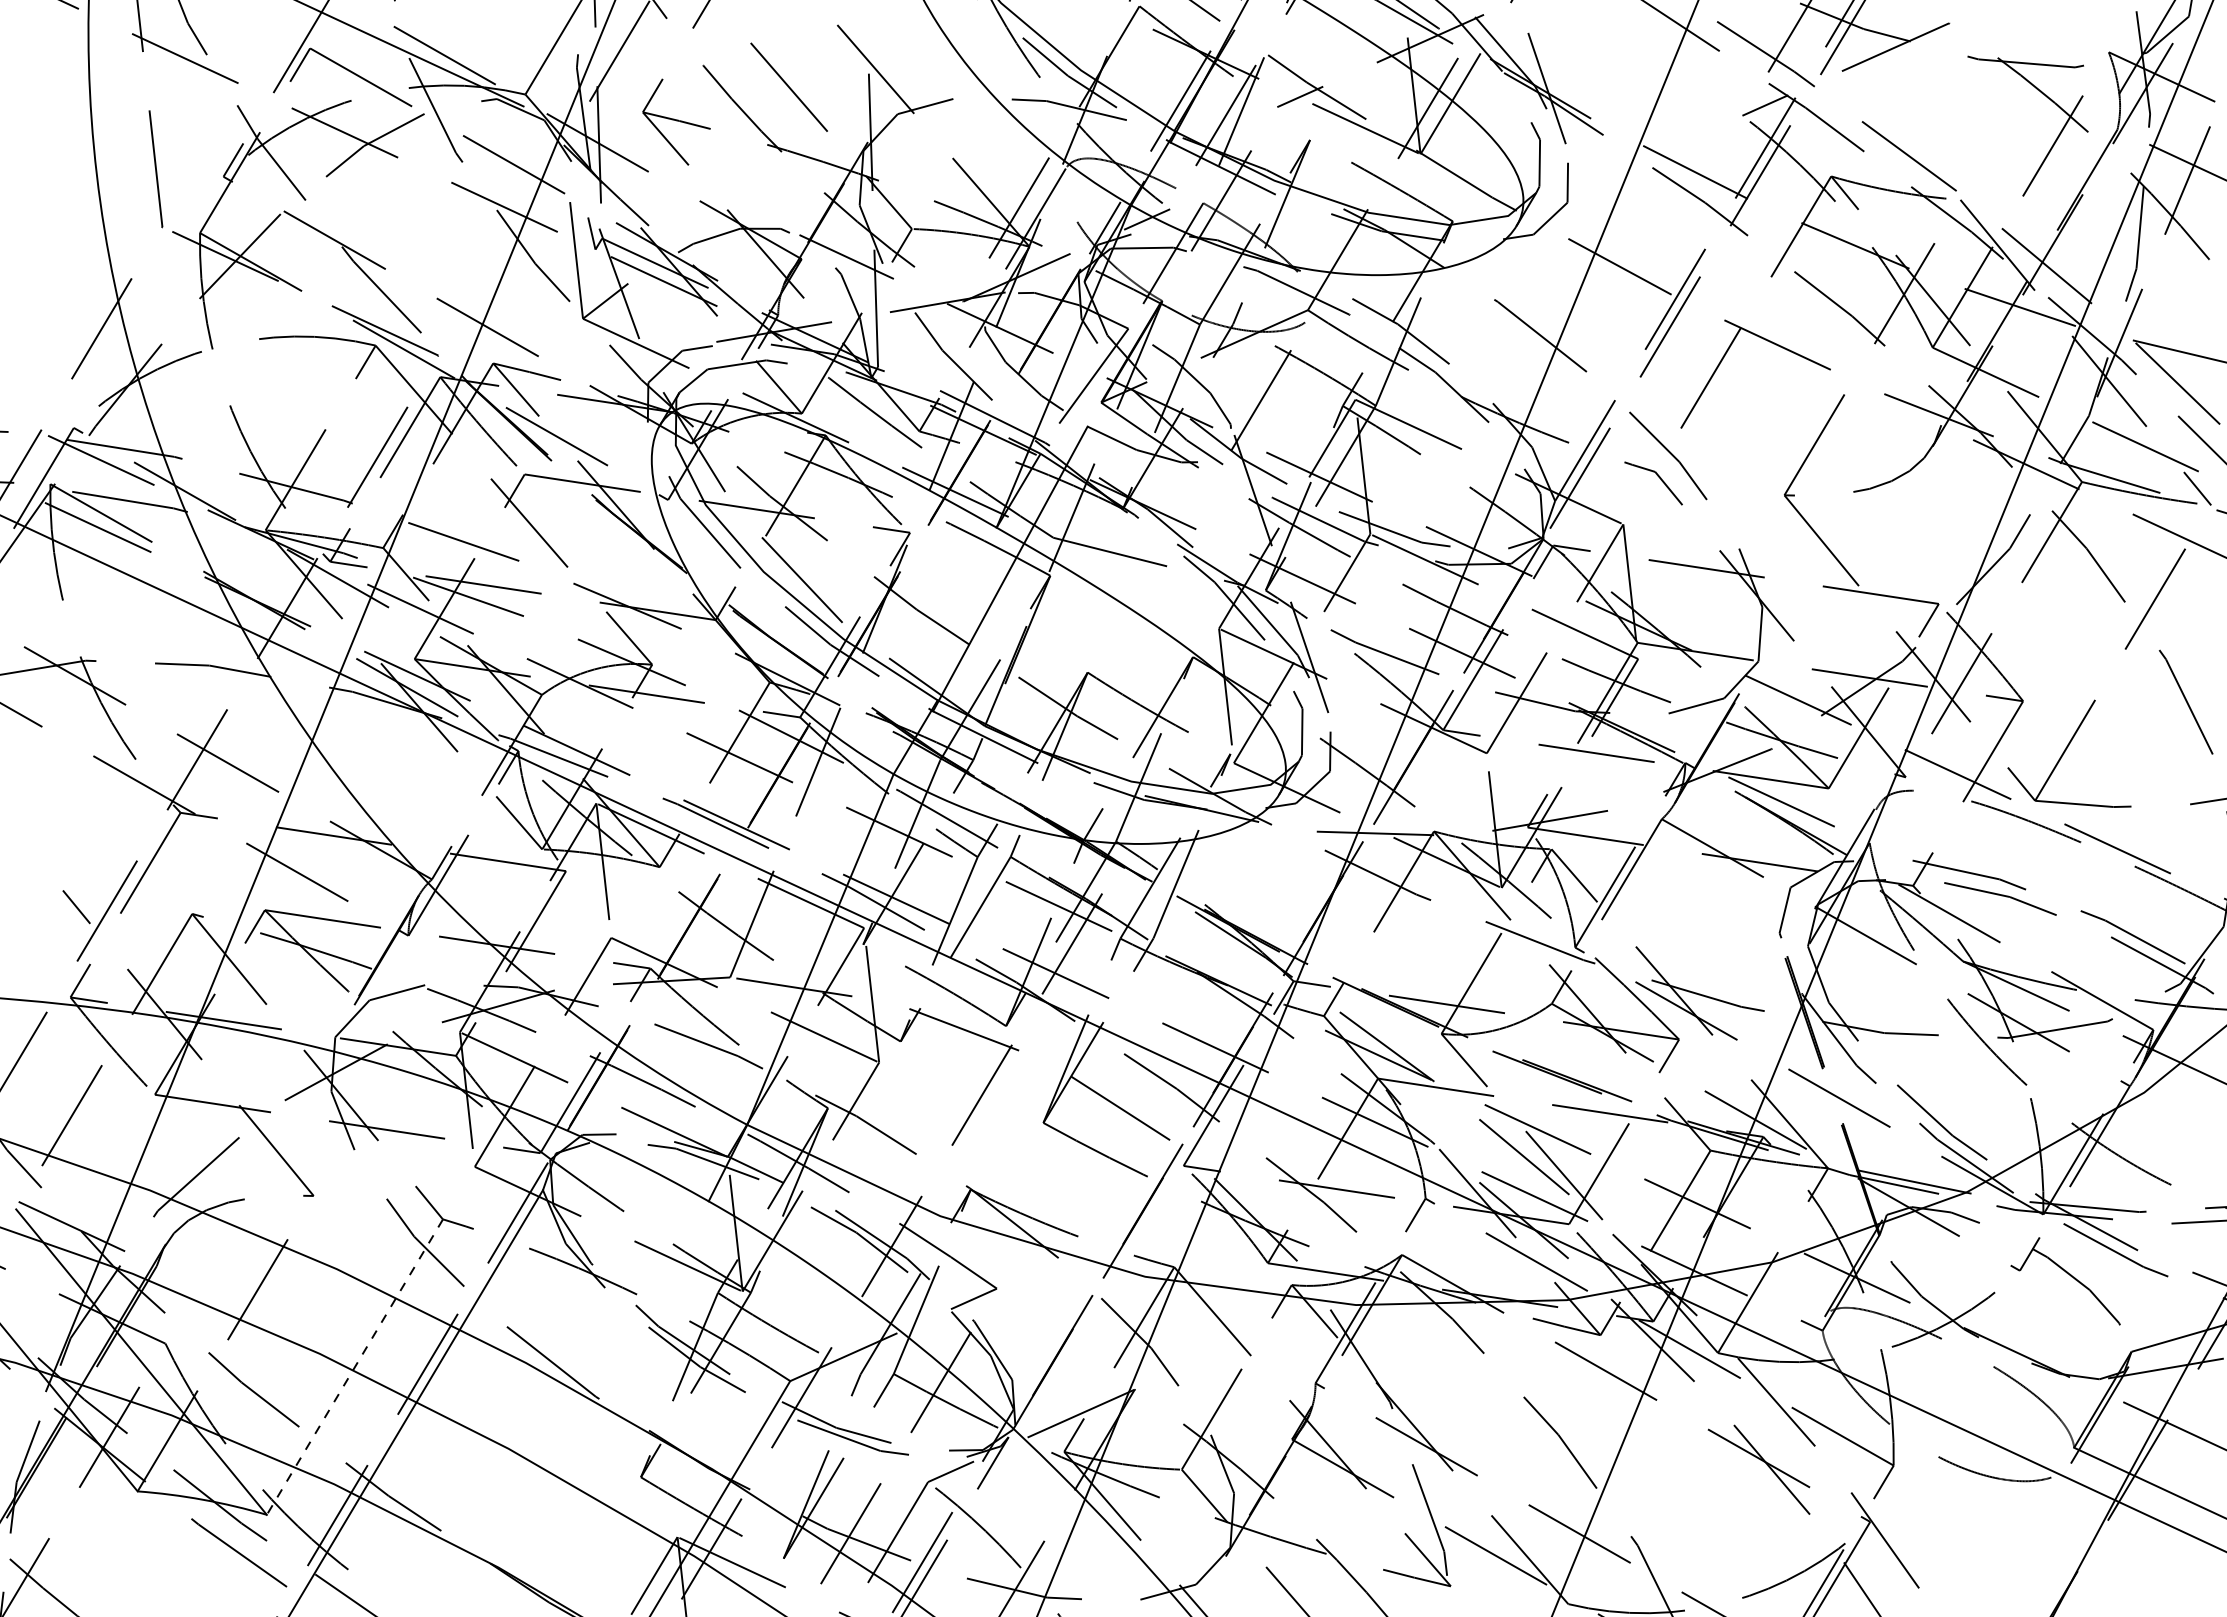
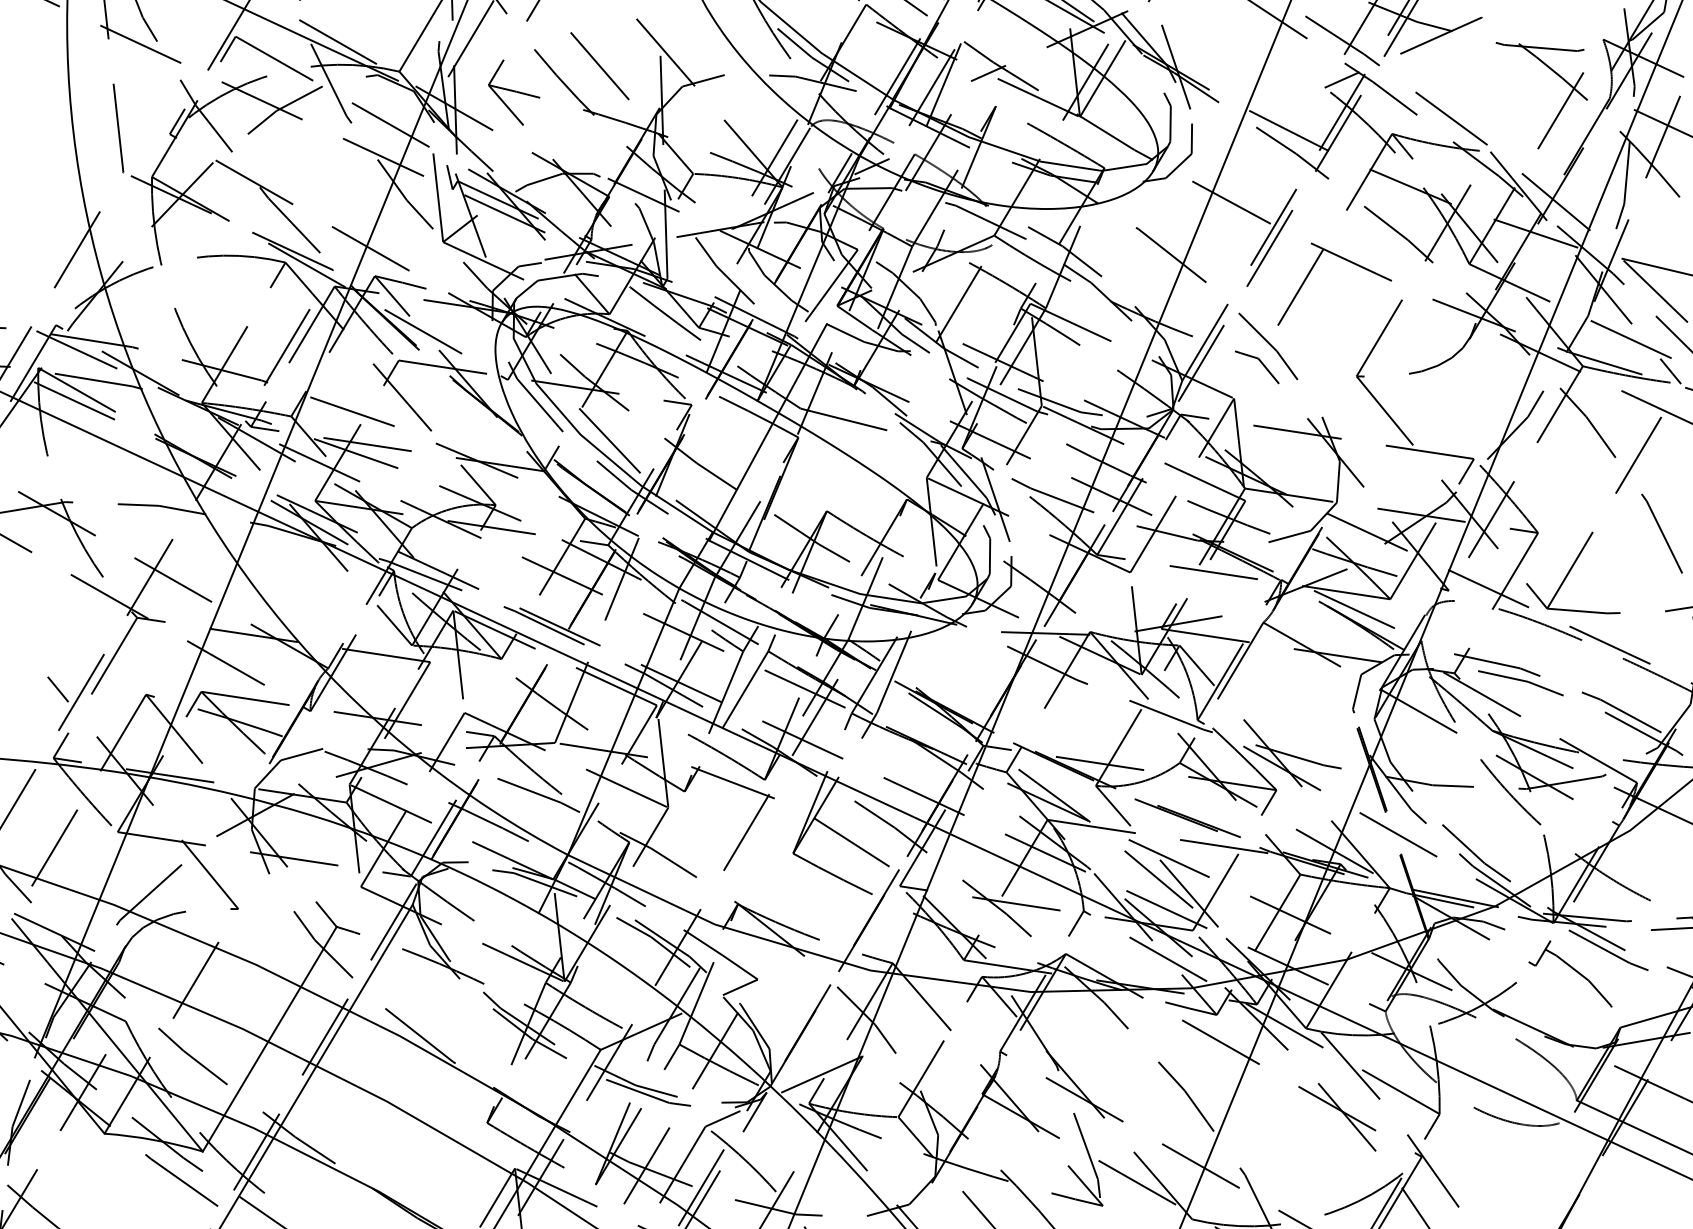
line: (354, 1367) -> (269, 1039), dashed -> solid

